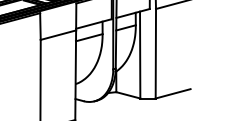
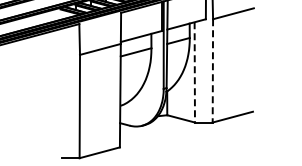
line: (155, 53) -> (212, 70), solid -> dashed
line: (139, 55) -> (194, 72), solid -> dashed

